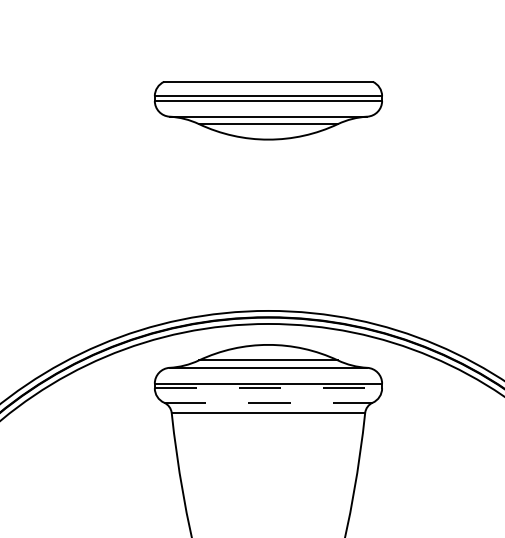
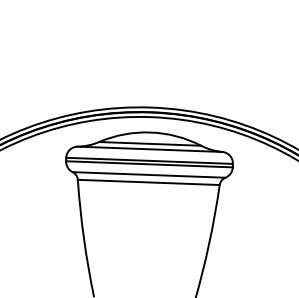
line: (268, 388) -> (149, 164), dashed -> solid
line: (268, 402) -> (149, 174), dashed -> solid

